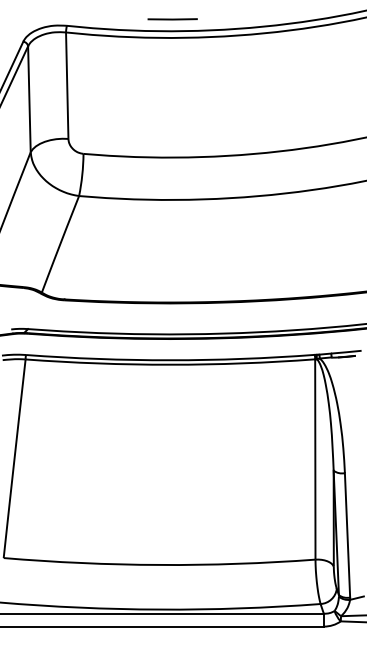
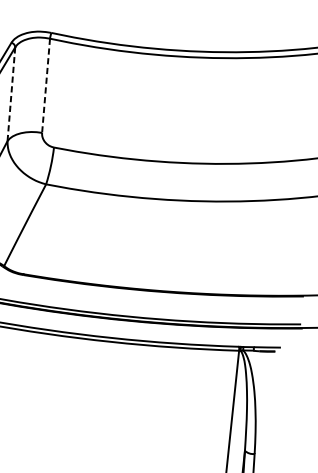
line: (172, 19) -> (145, 37), removed
line: (67, 85) -> (46, 85), solid -> dashed
line: (29, 99) -> (11, 94), solid -> dashed

